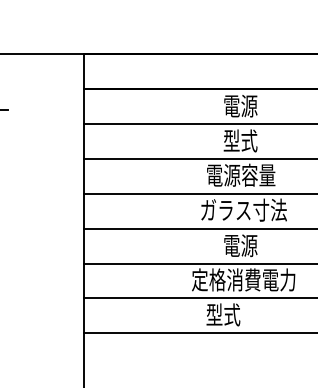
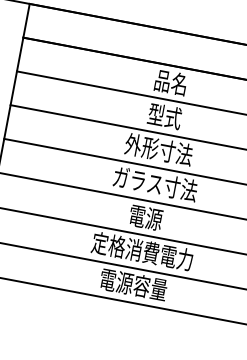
text: (240, 105) -> (171, 82), 電源 -> 品名
text: (240, 174) -> (158, 148), 電源容量 -> 外形寸法
text: (240, 314) -> (133, 284), 型式 -> 電源容量

